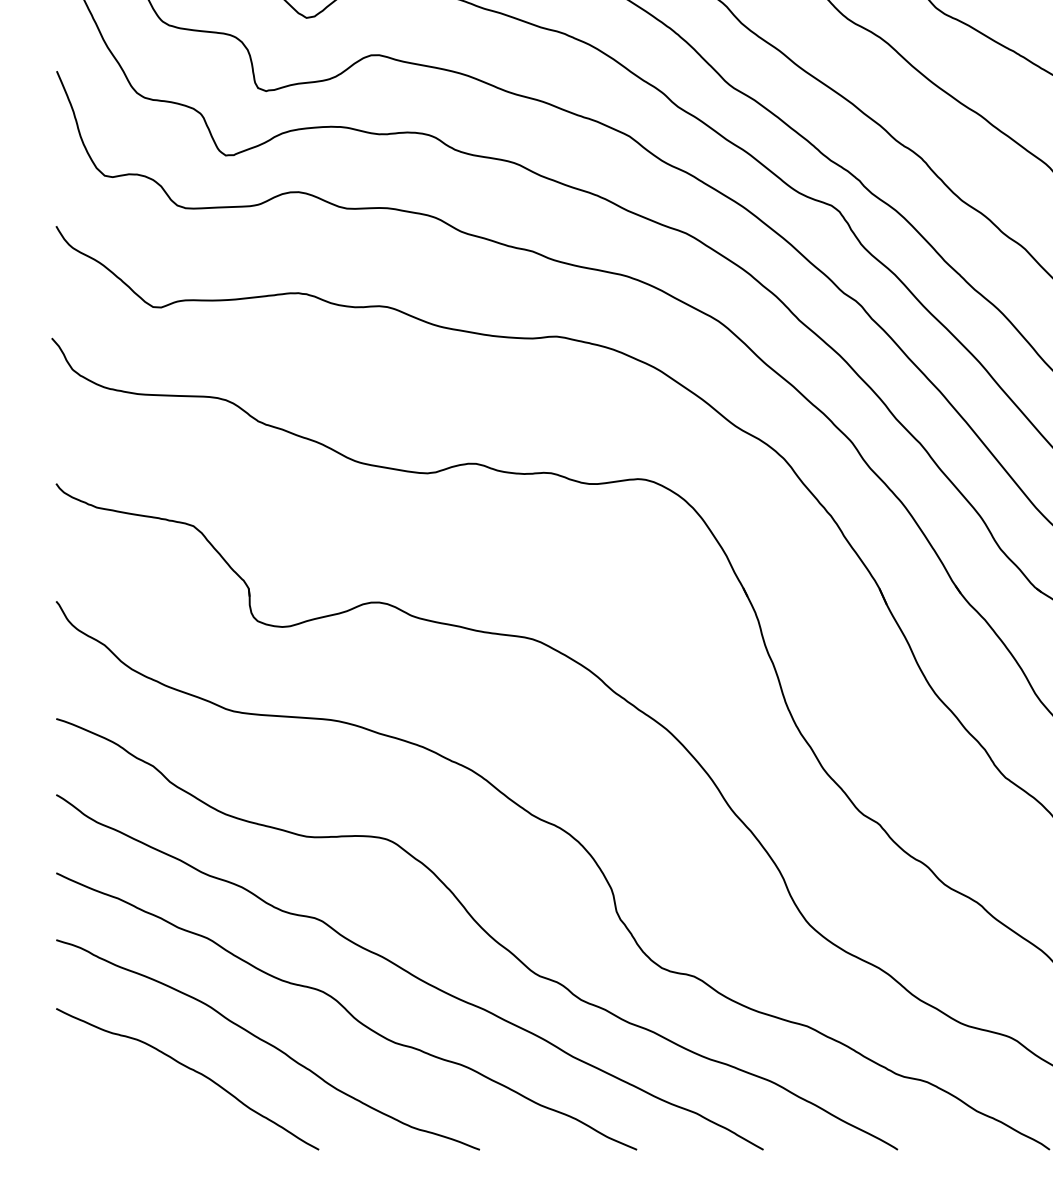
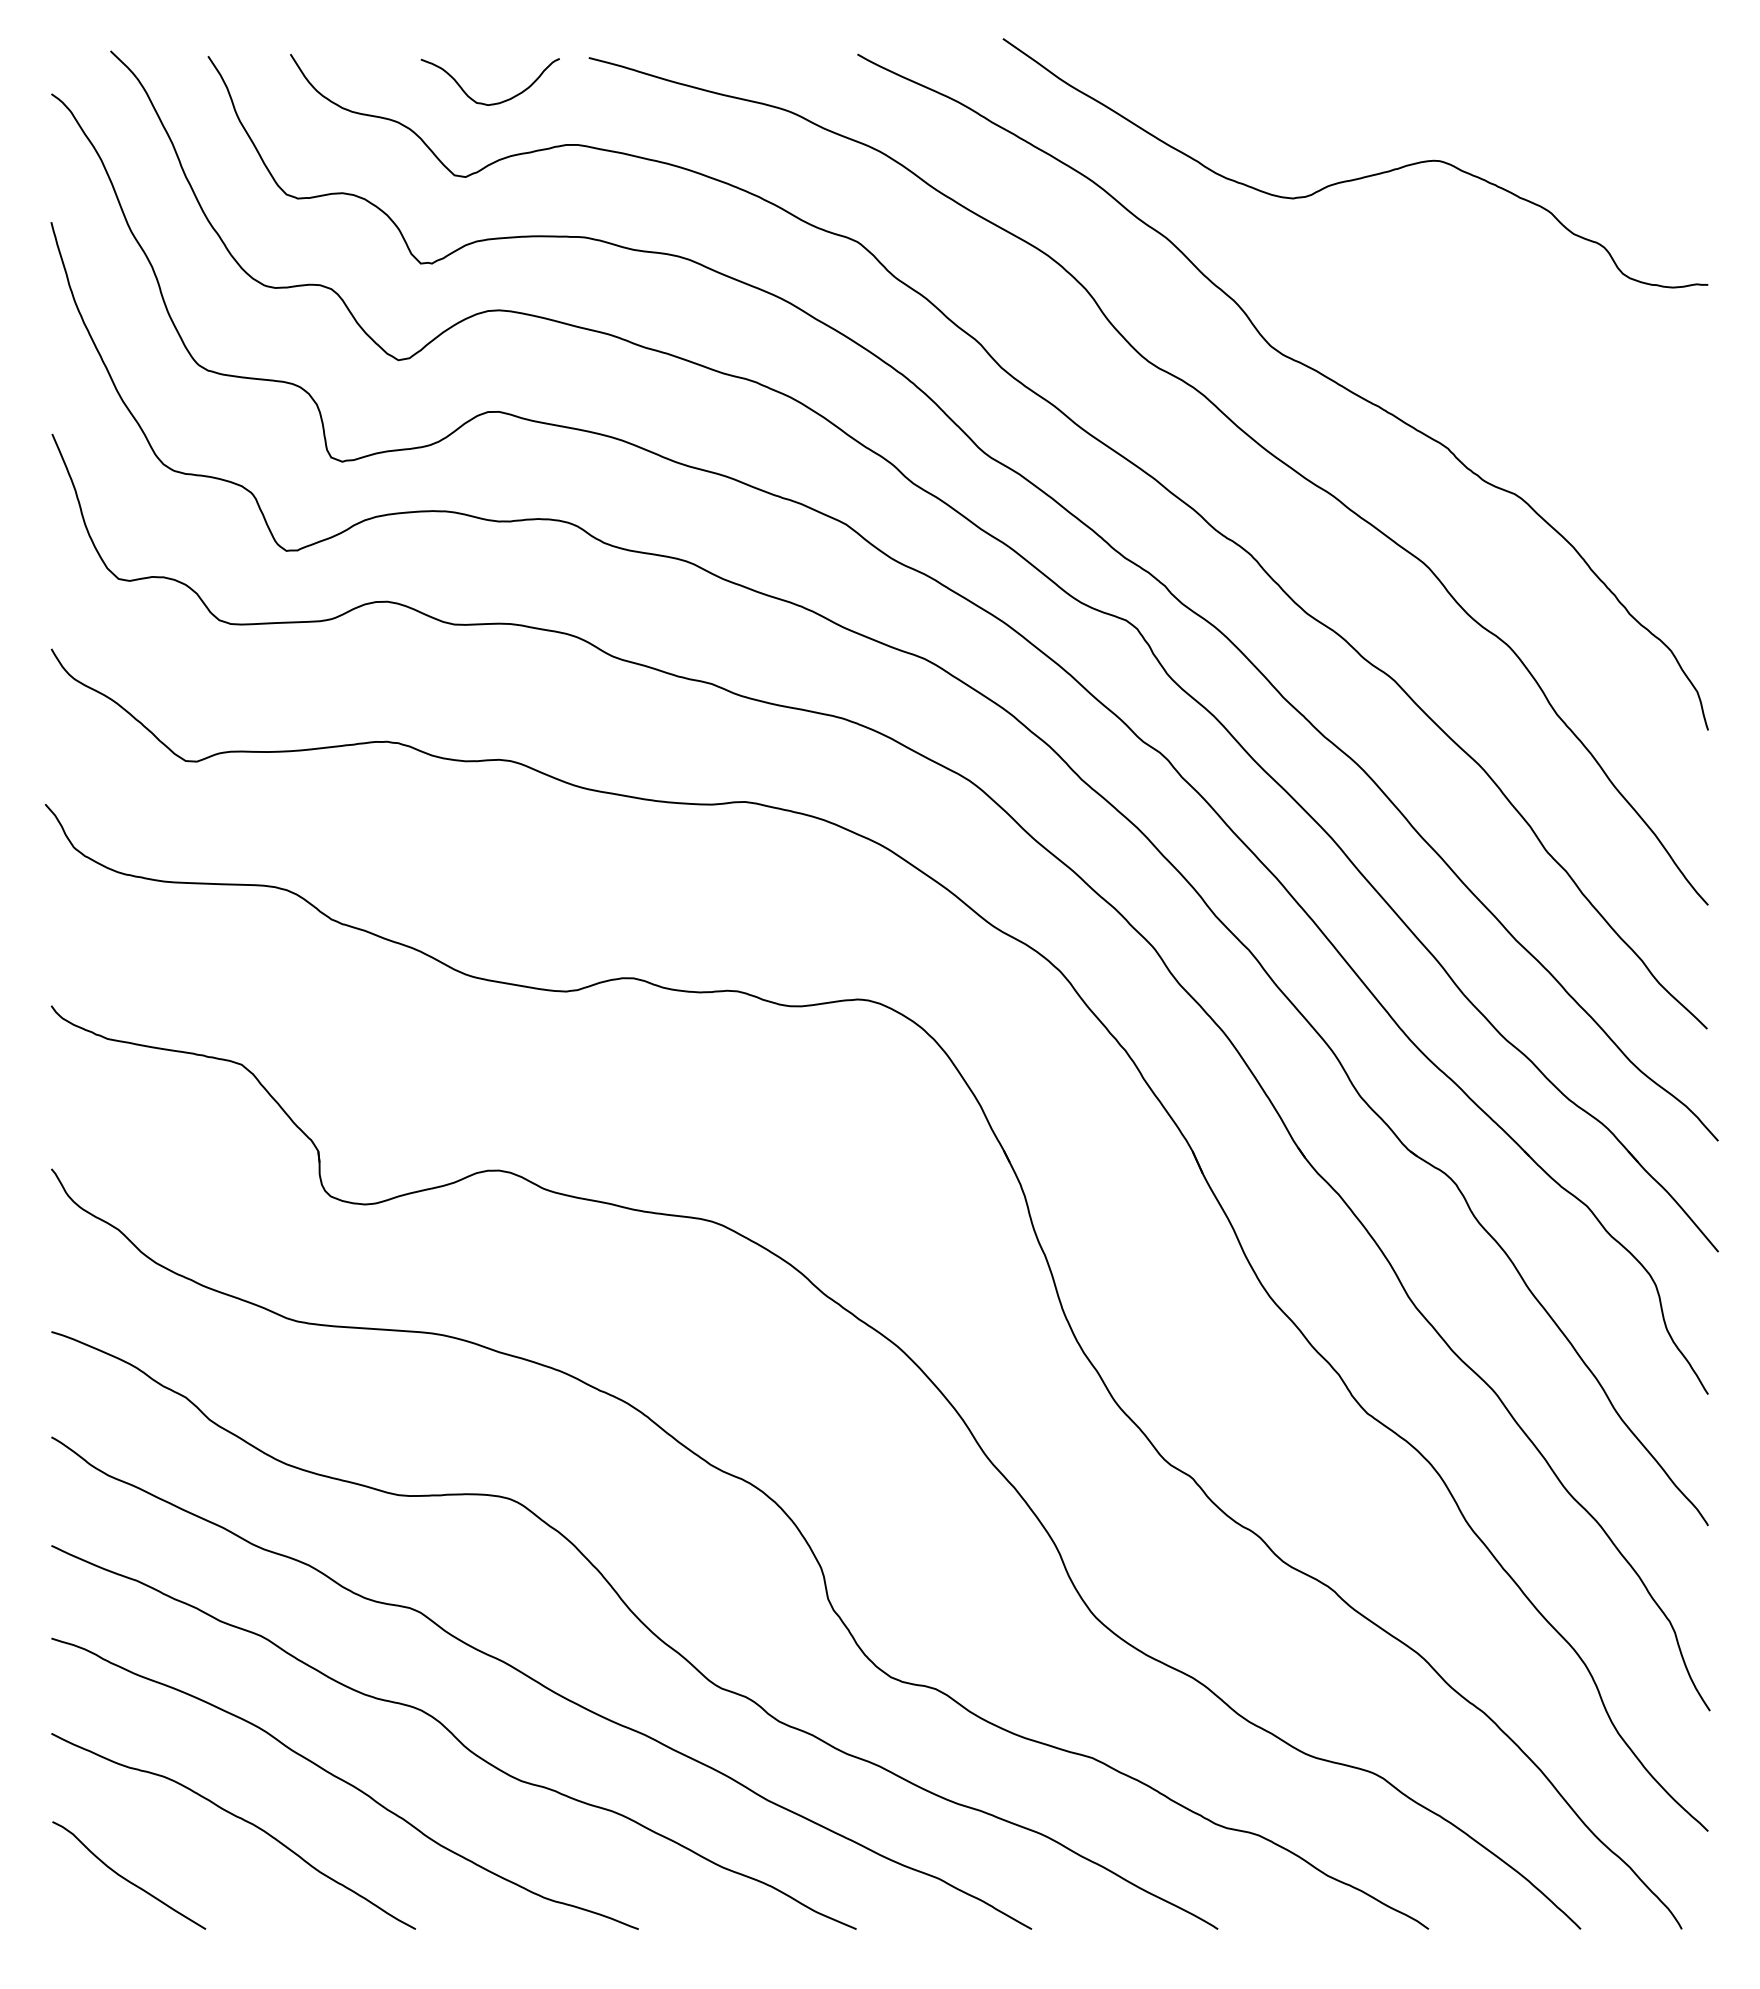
curve: (110, 1113) -> (126, 1878), added

